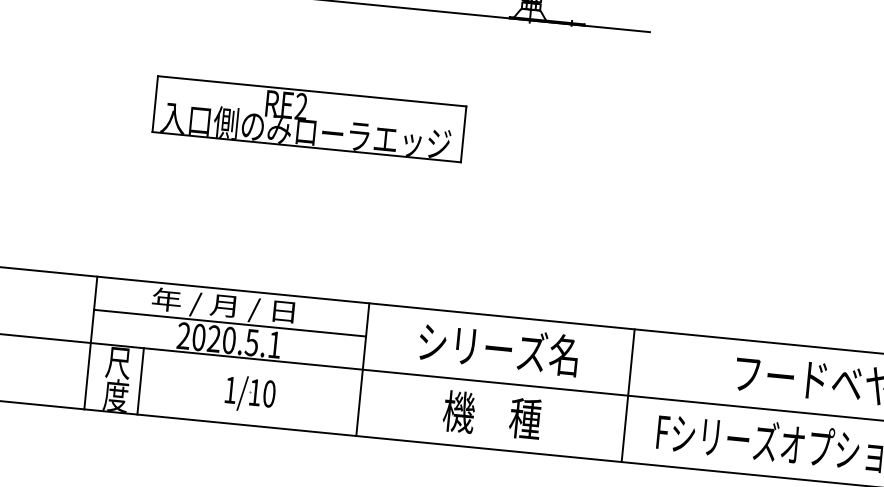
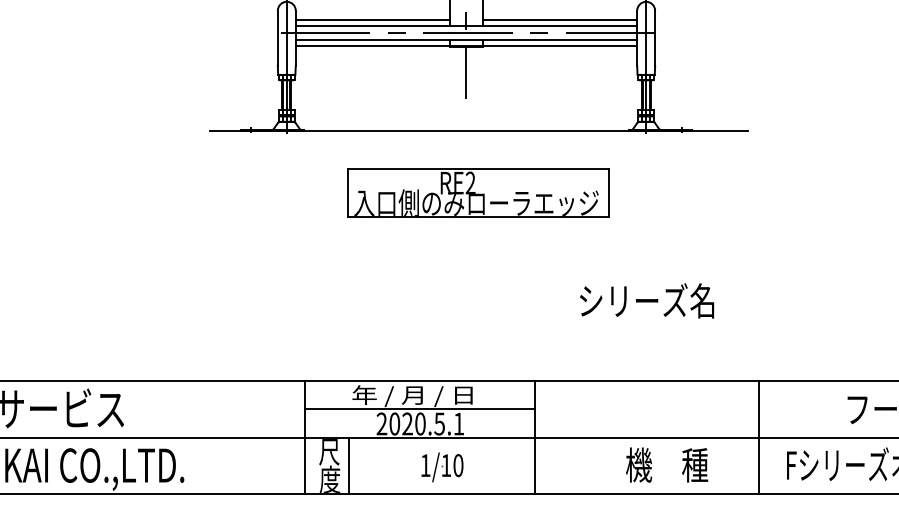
part: (309, 118) -> (478, 192), moved
text: (499, 348) -> (647, 300), moved
text: (492, 414) -> (667, 464), moved

